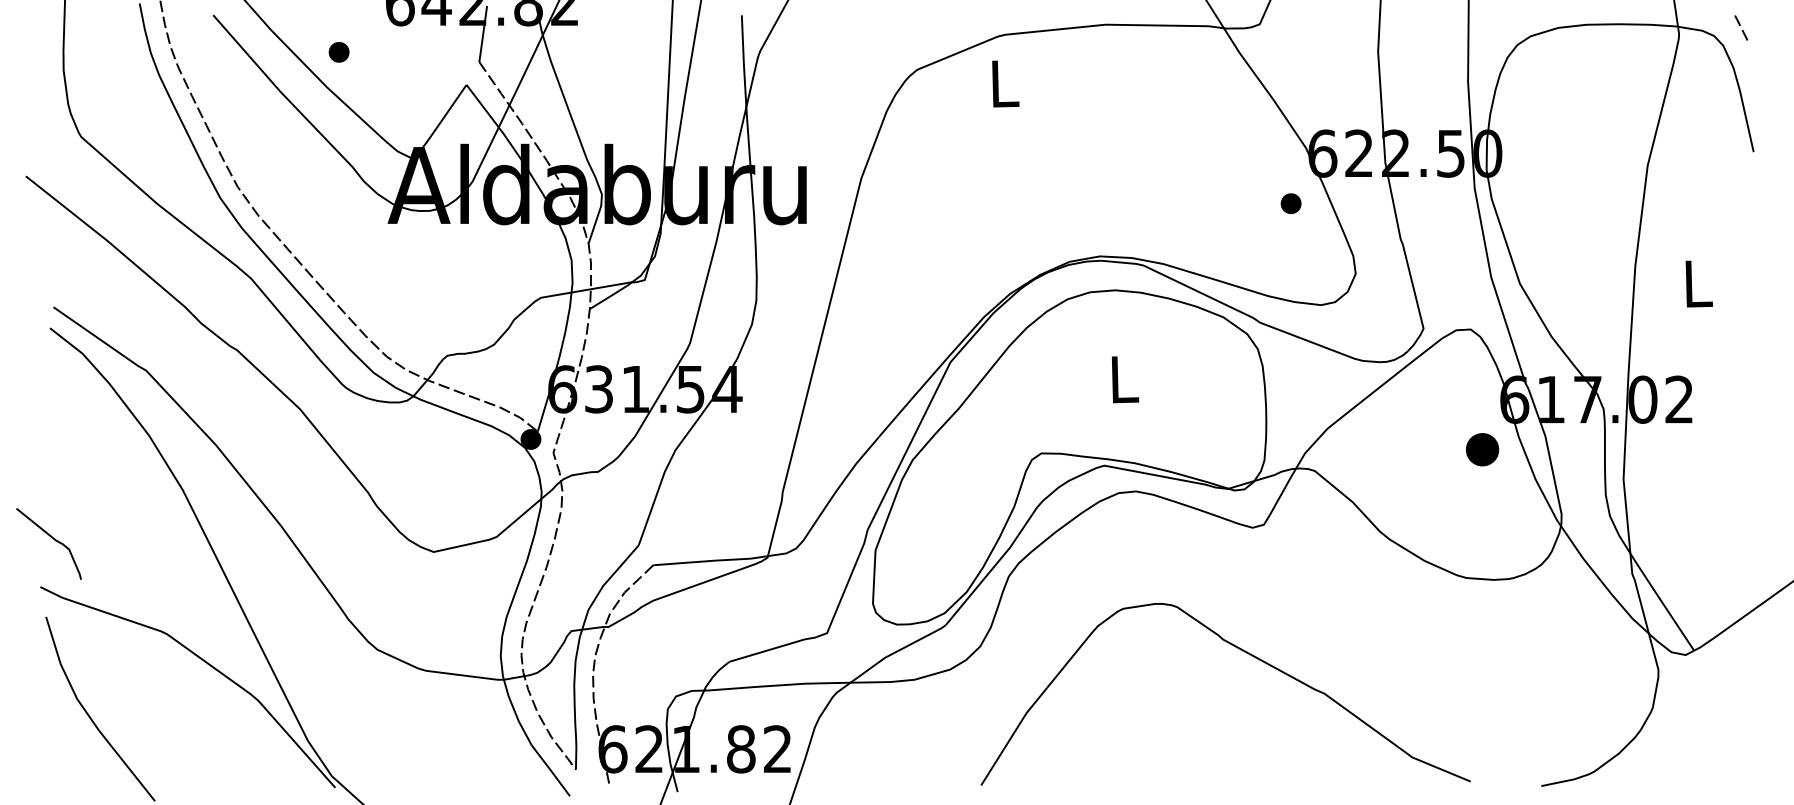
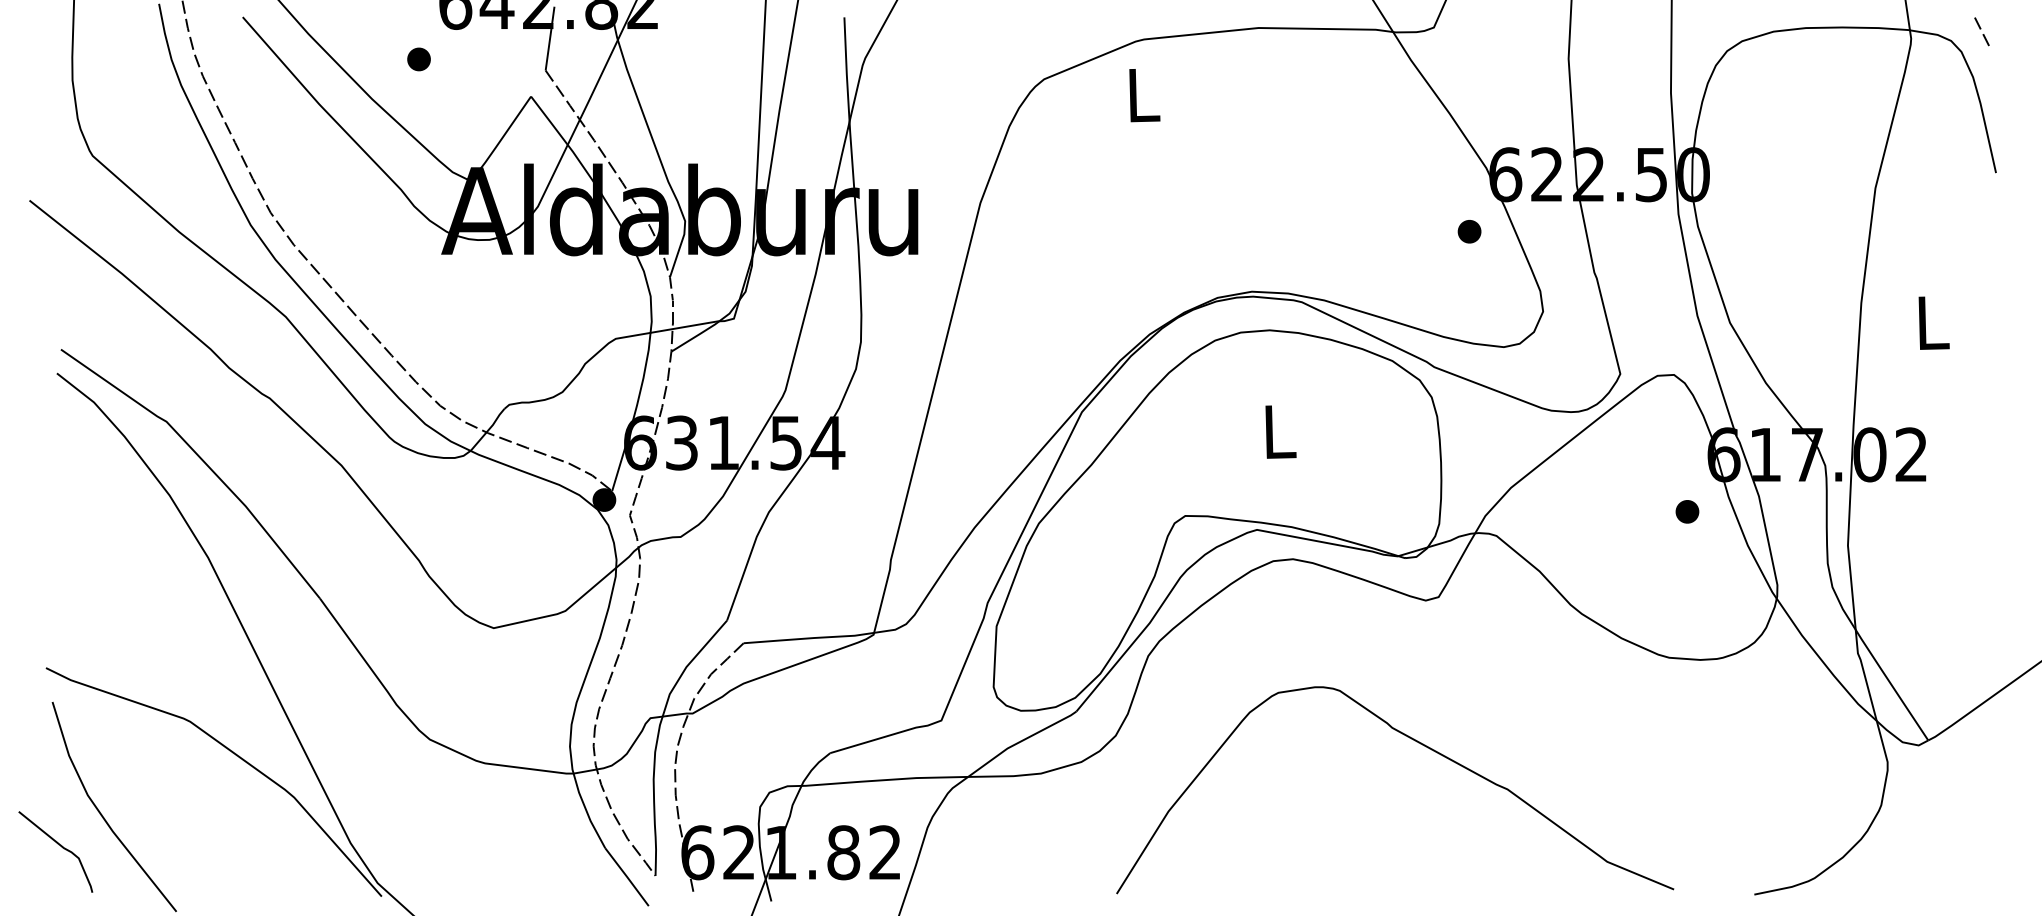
part: (338, 52) -> (418, 59), moved
part: (1482, 449) -> (1687, 511), size x0.62
curve: (53, 539) -> (60, 846), moved

